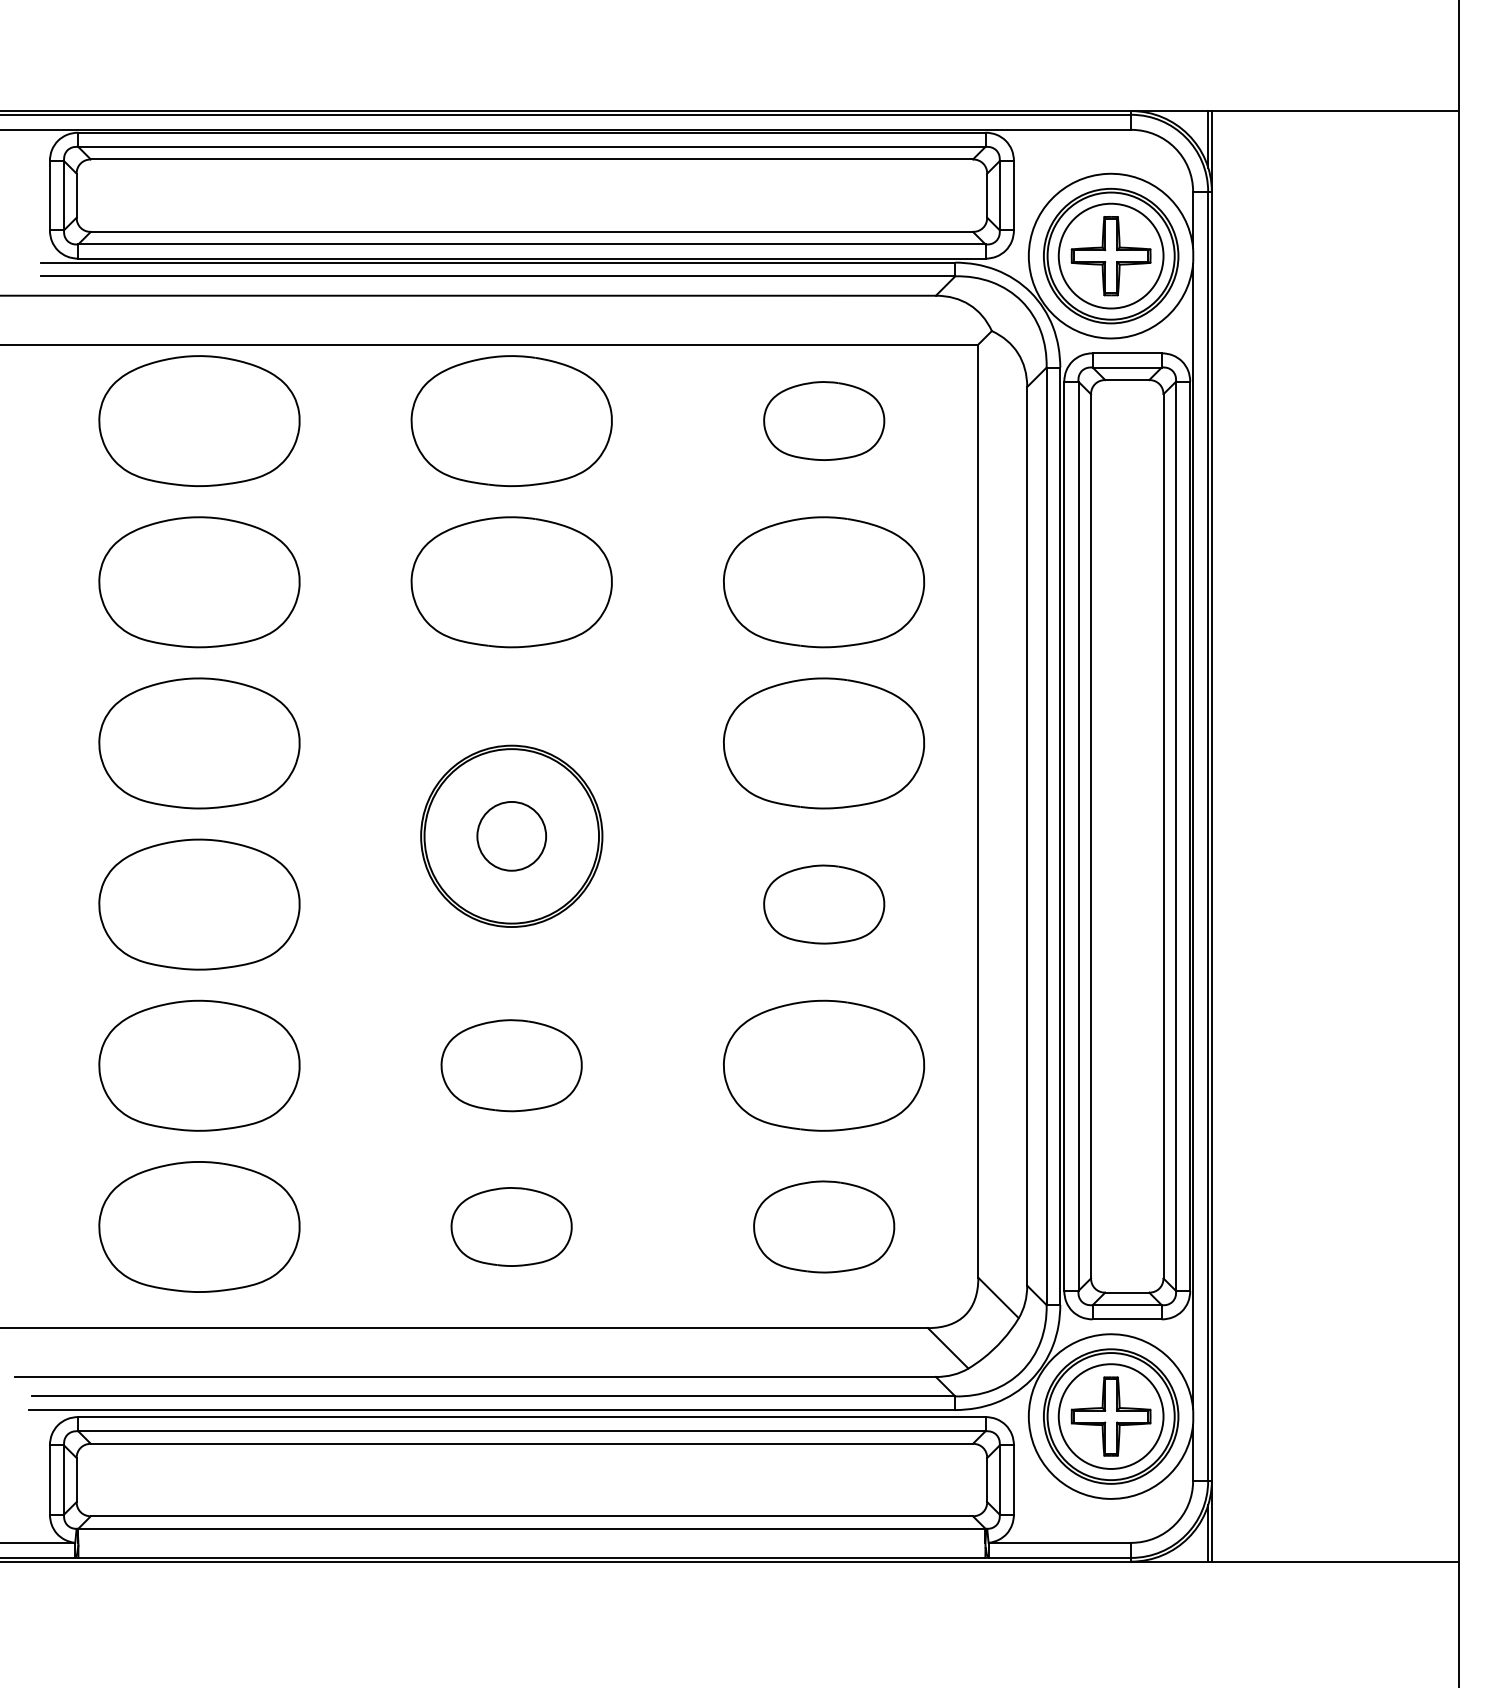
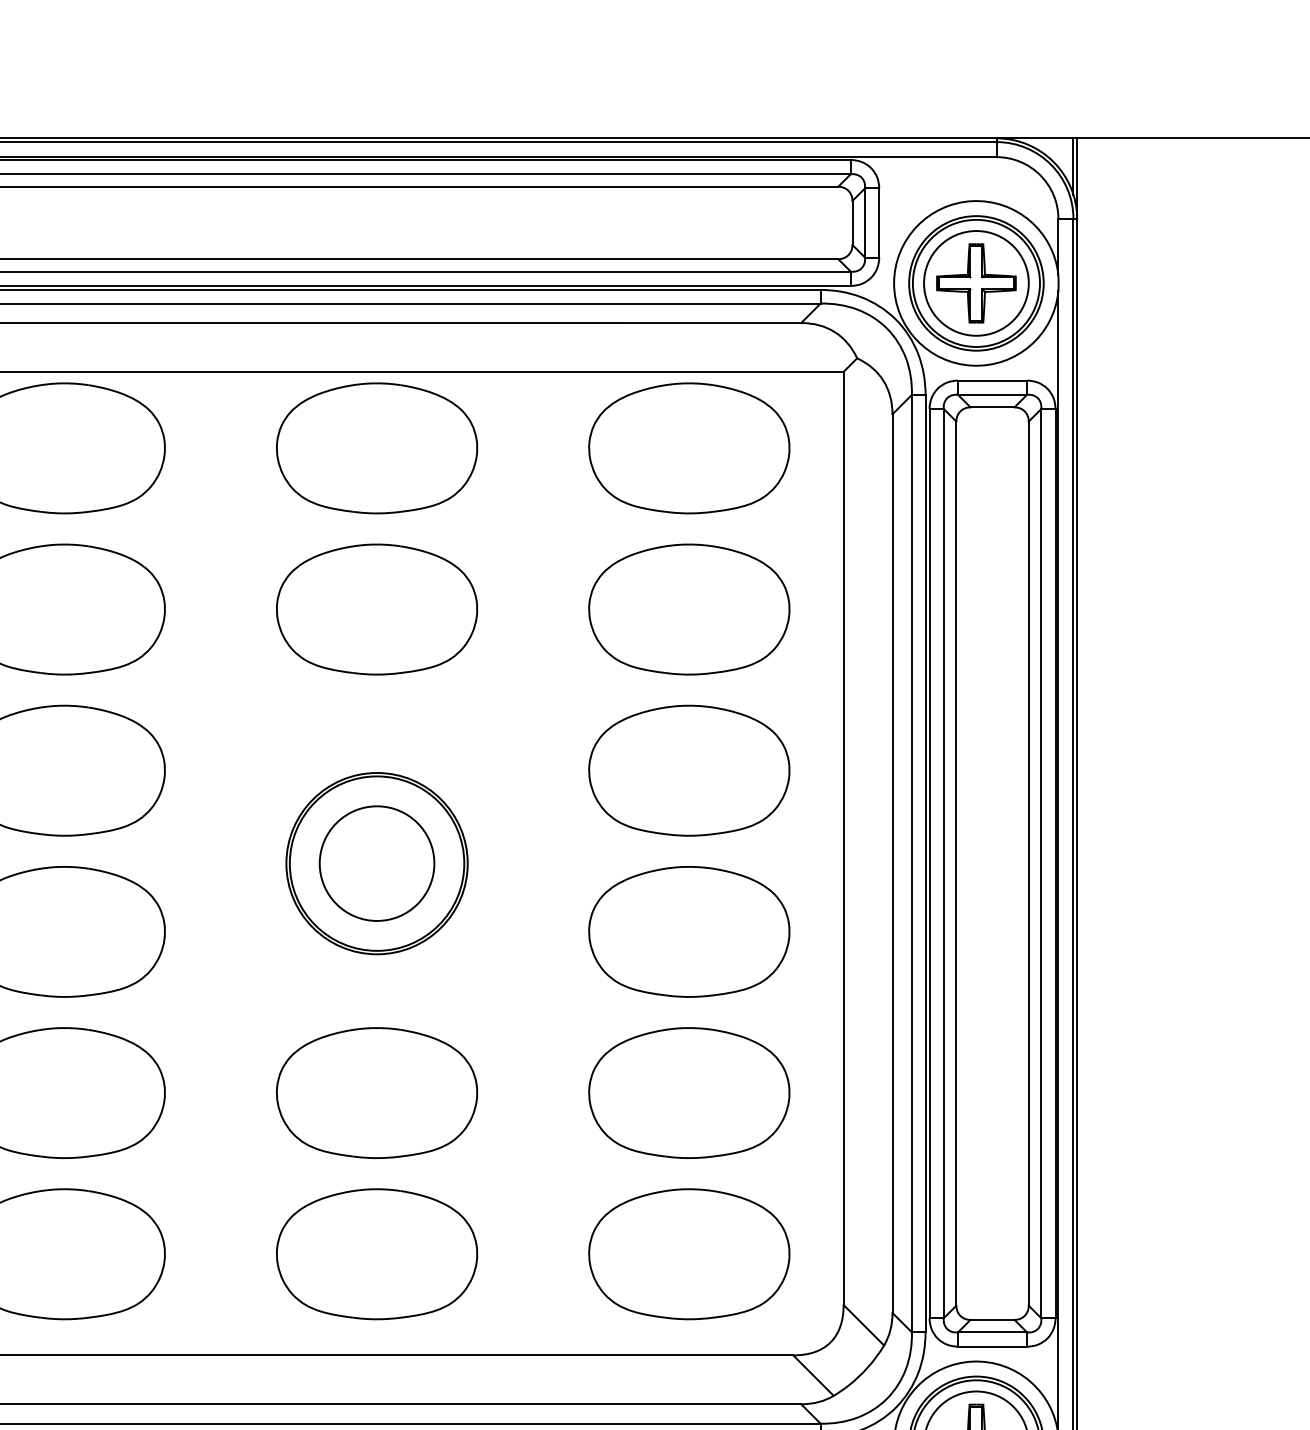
part: (824, 420) -> (689, 447), size x1.67
circle: (511, 836) -> (376, 863), size x1.67
part: (824, 904) -> (689, 931), size x1.67
part: (511, 1065) -> (376, 1092), size x1.43
part: (511, 1226) -> (376, 1253), size x1.67
part: (824, 1226) -> (689, 1253), size x1.43

